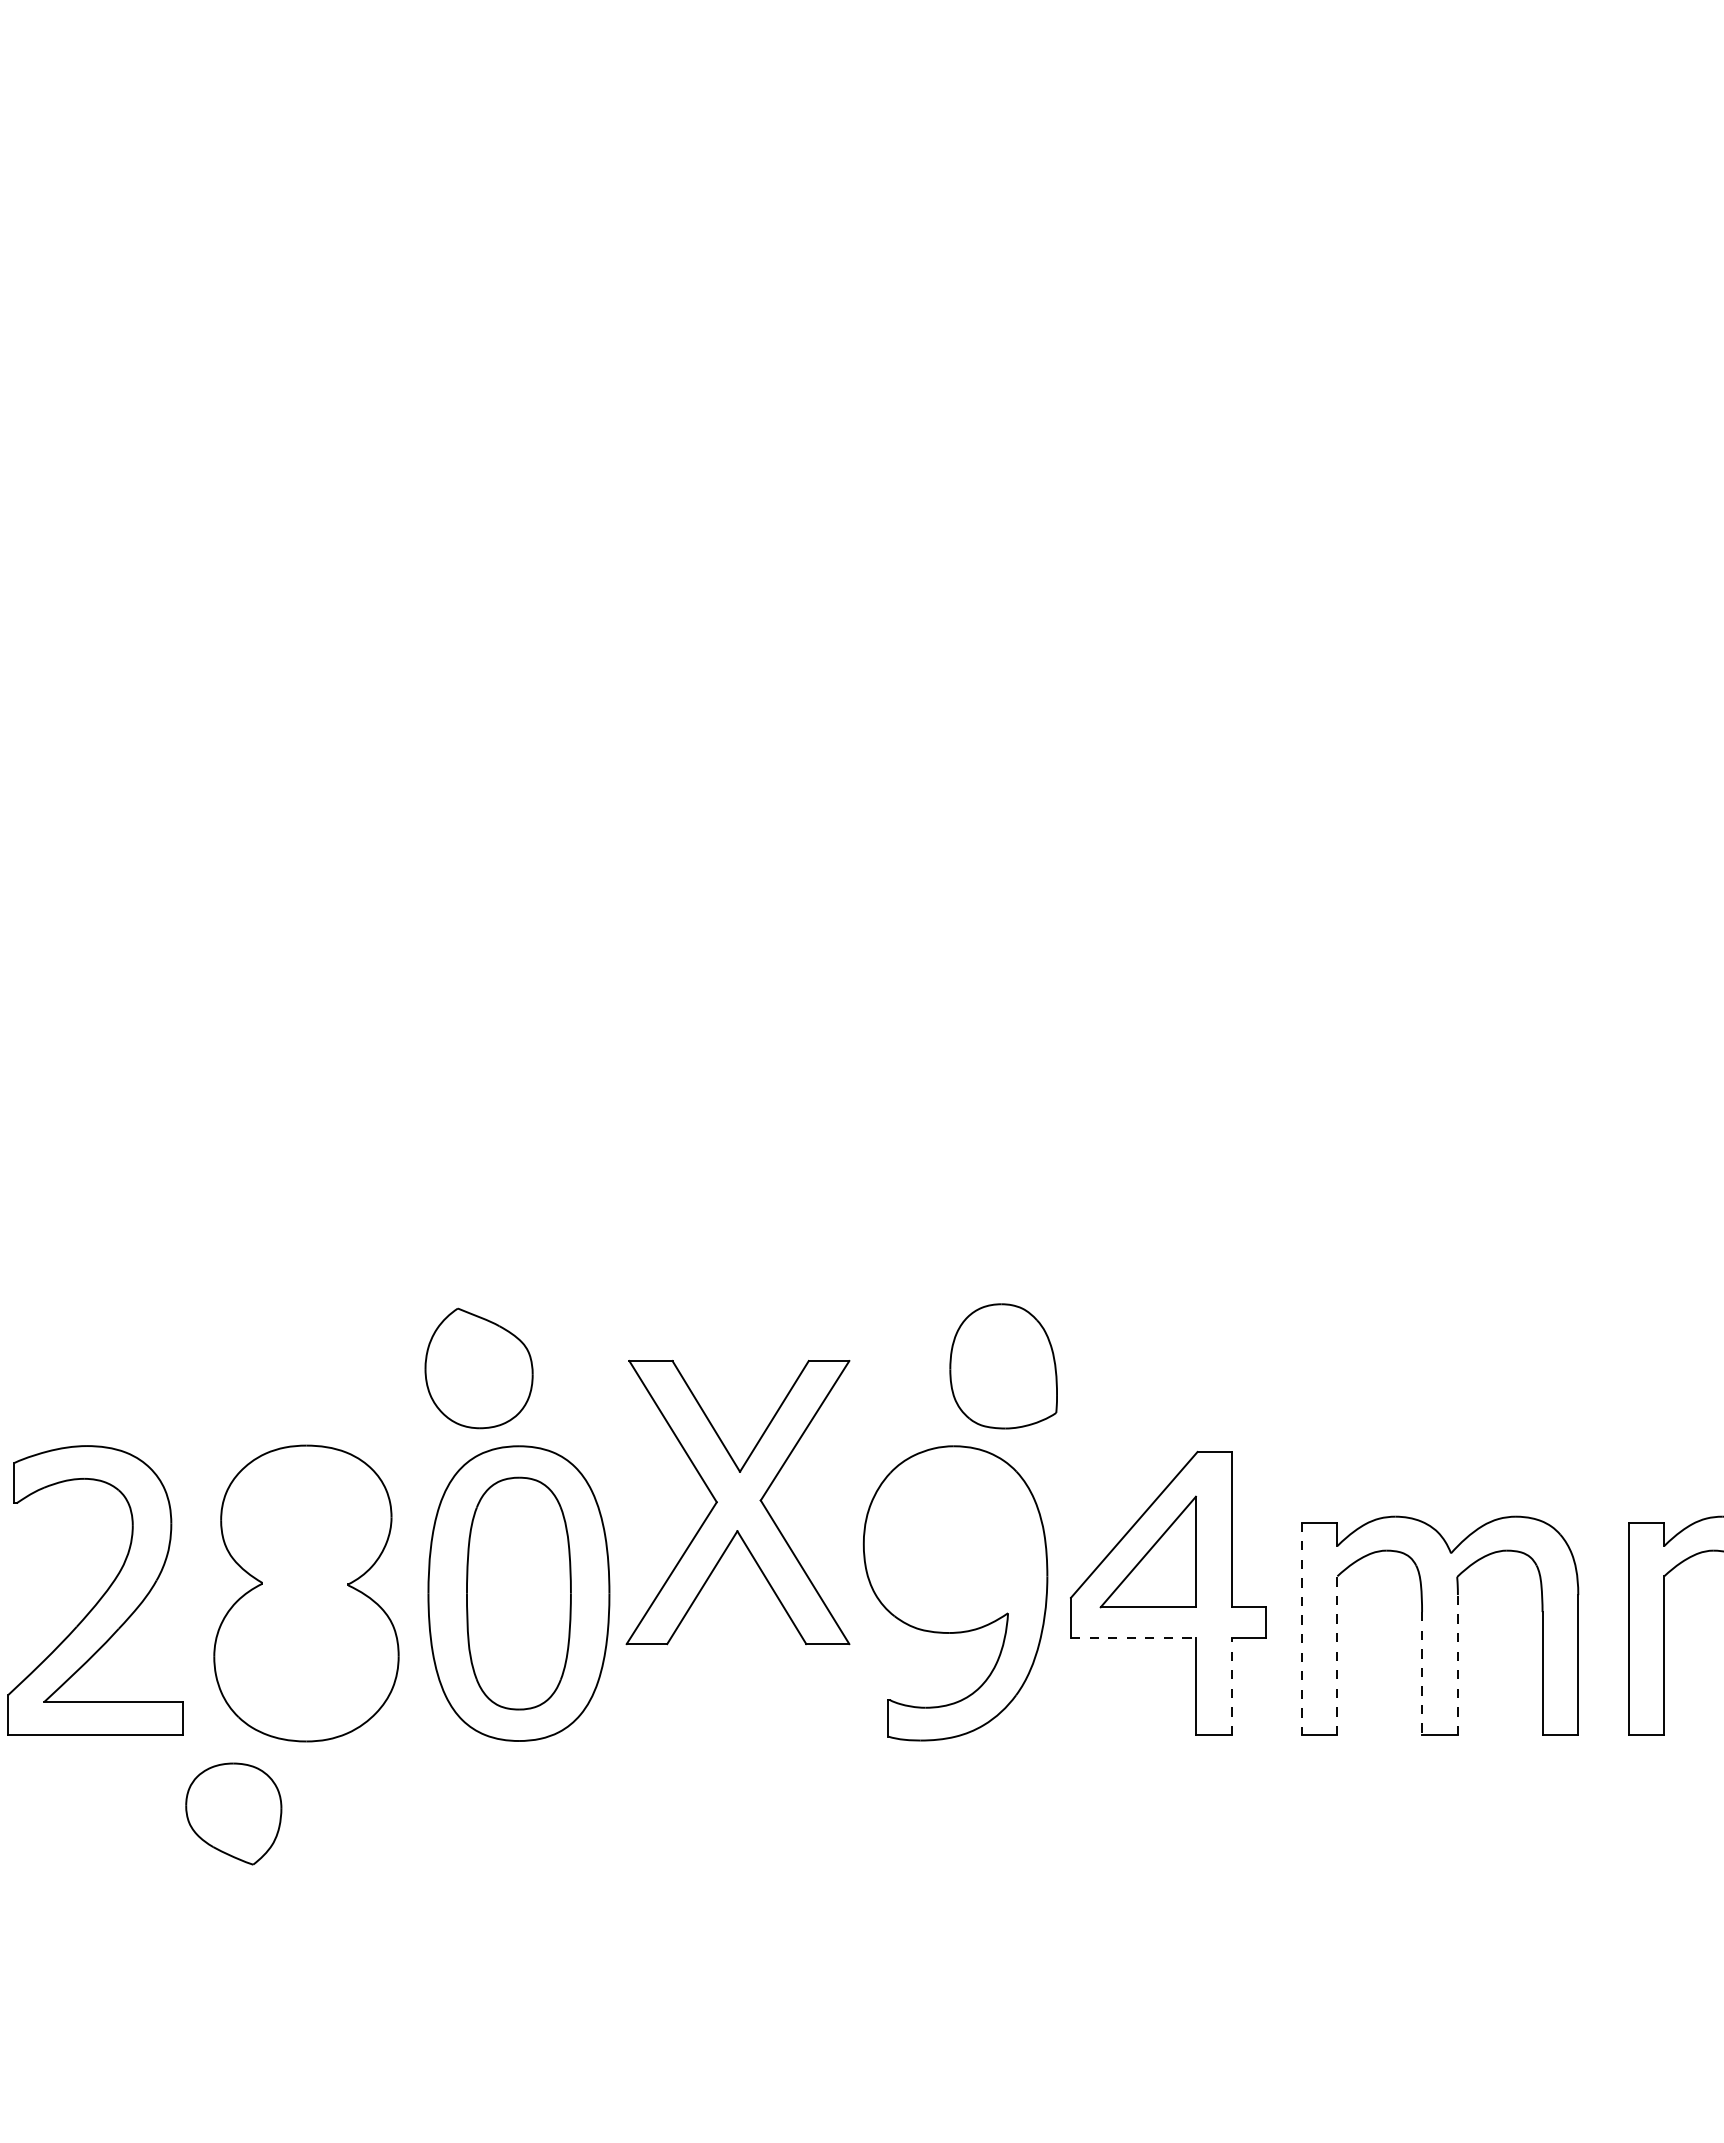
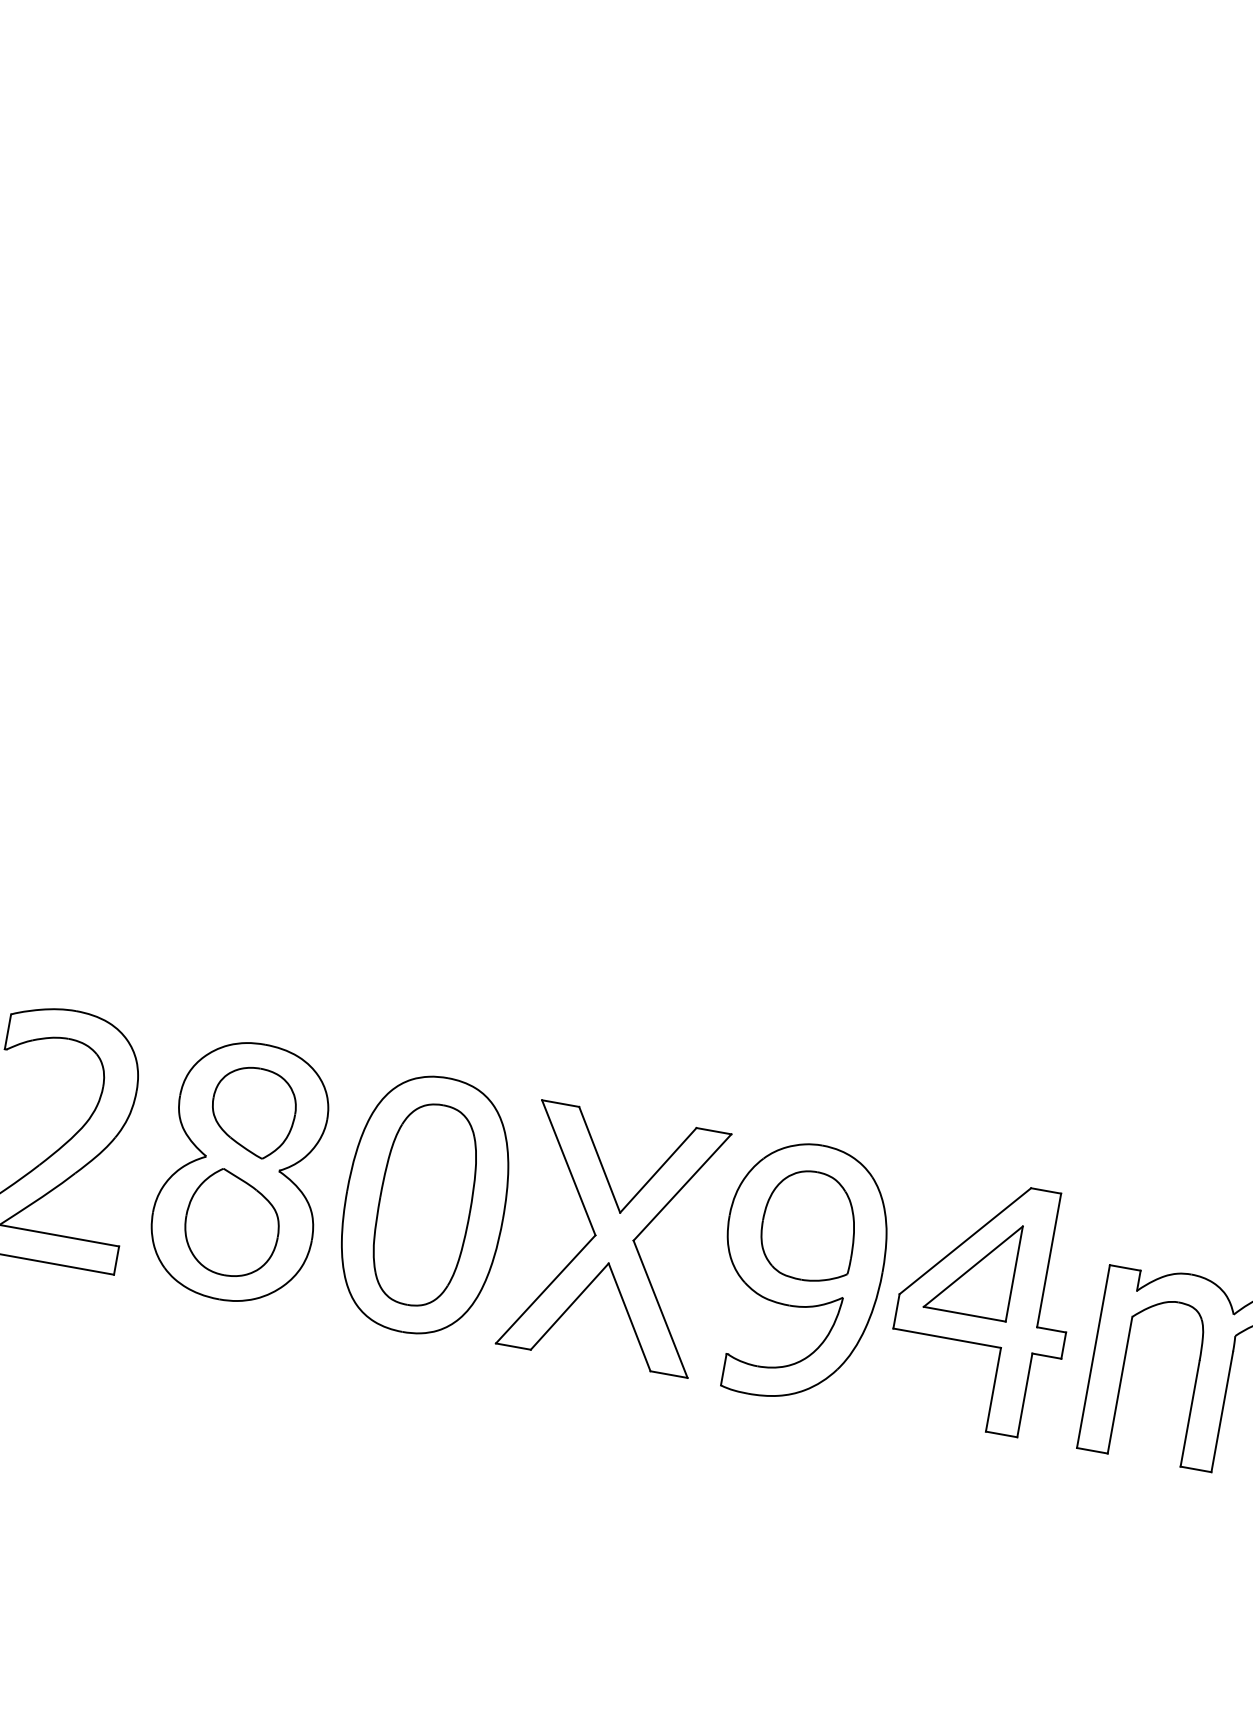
part: (1003, 1366) -> (809, 1226), moved
part: (478, 1368) -> (232, 1223), moved
part: (737, 1502) -> (613, 1238), moved
line: (1301, 1629) -> (1093, 1357), dashed -> solid
line: (1133, 1637) -> (947, 1337), dashed -> solid
line: (1337, 1655) -> (1120, 1385), dashed -> solid
line: (1457, 1665) -> (1221, 1412), dashed -> solid
line: (1422, 1674) -> (1190, 1414), dashed -> solid
line: (1232, 1686) -> (1024, 1395), dashed -> solid
part: (233, 1813) -> (253, 1111), moved

